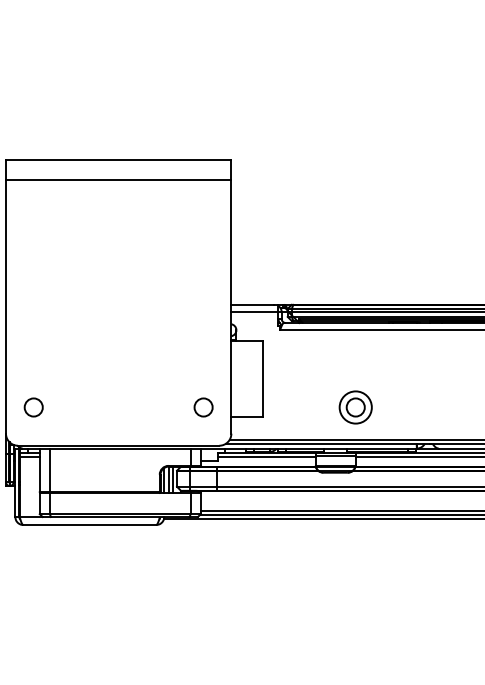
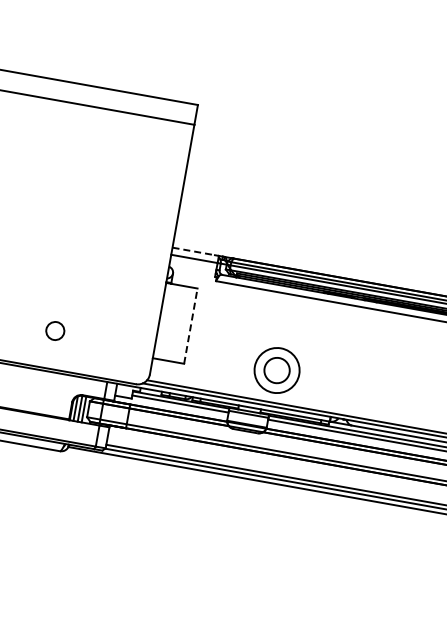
line: (252, 304) -> (193, 251), solid -> dashed
line: (263, 378) -> (191, 325), solid -> dashed
circle: (203, 407) -> (55, 331), moved
part: (355, 407) -> (276, 370), size x1.4

